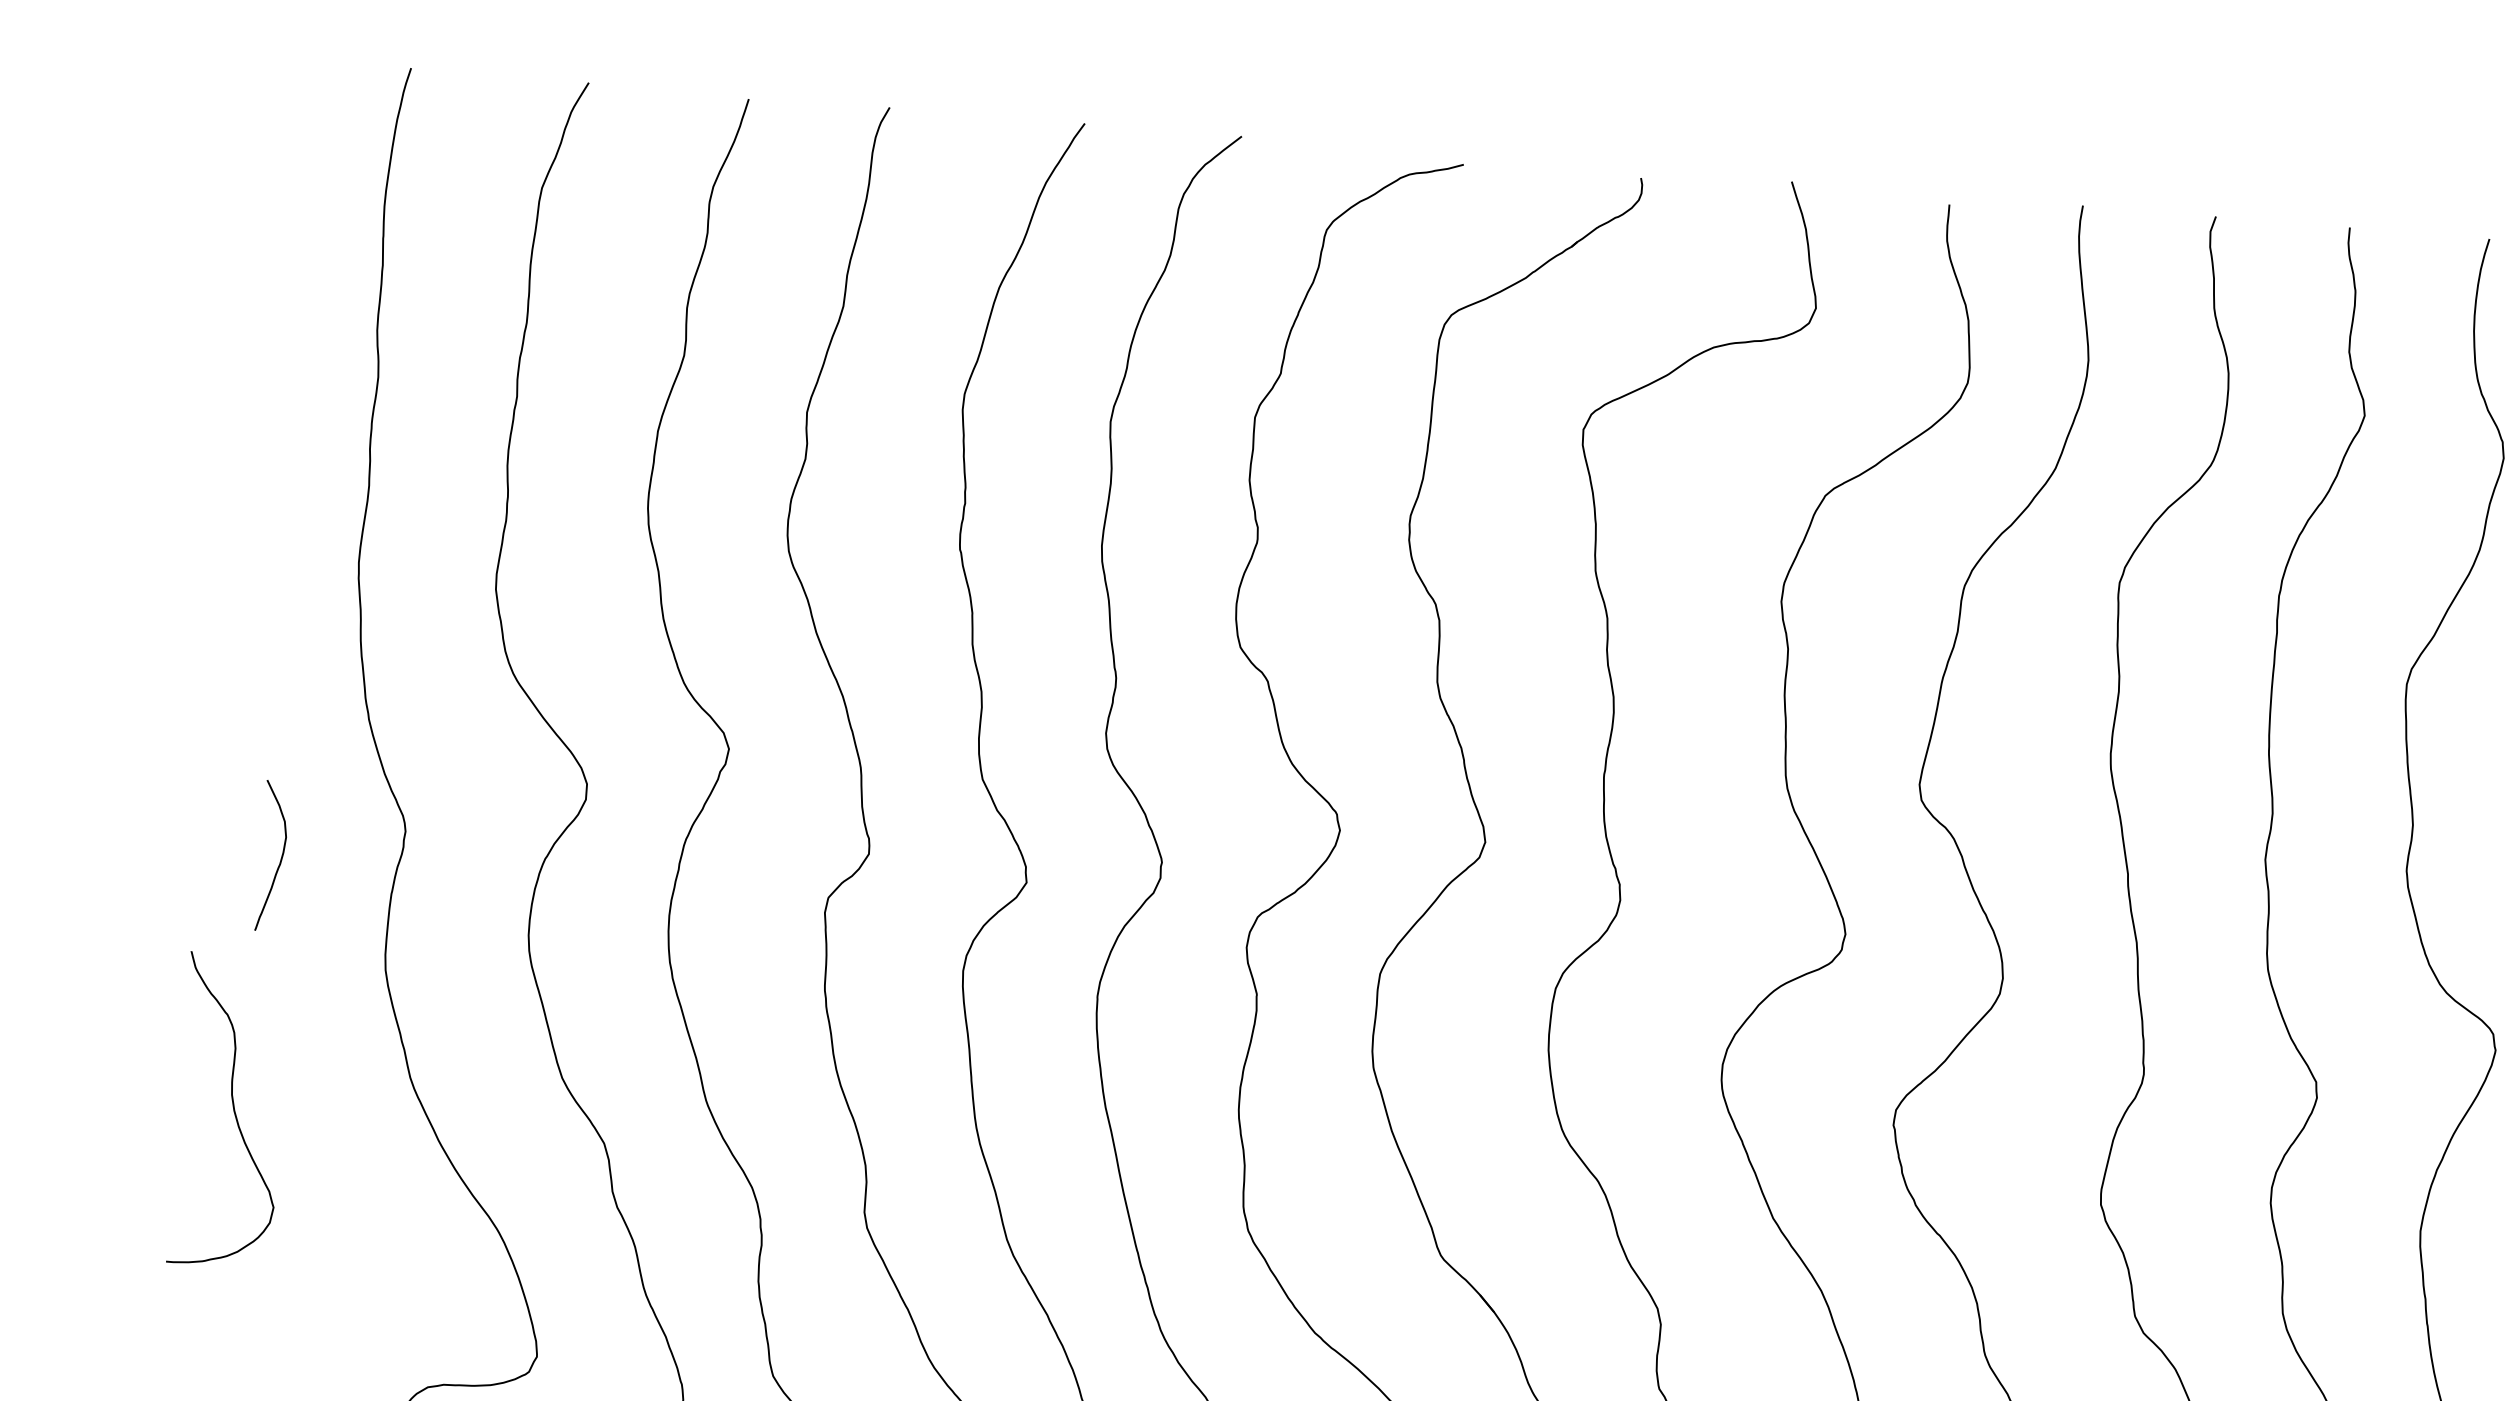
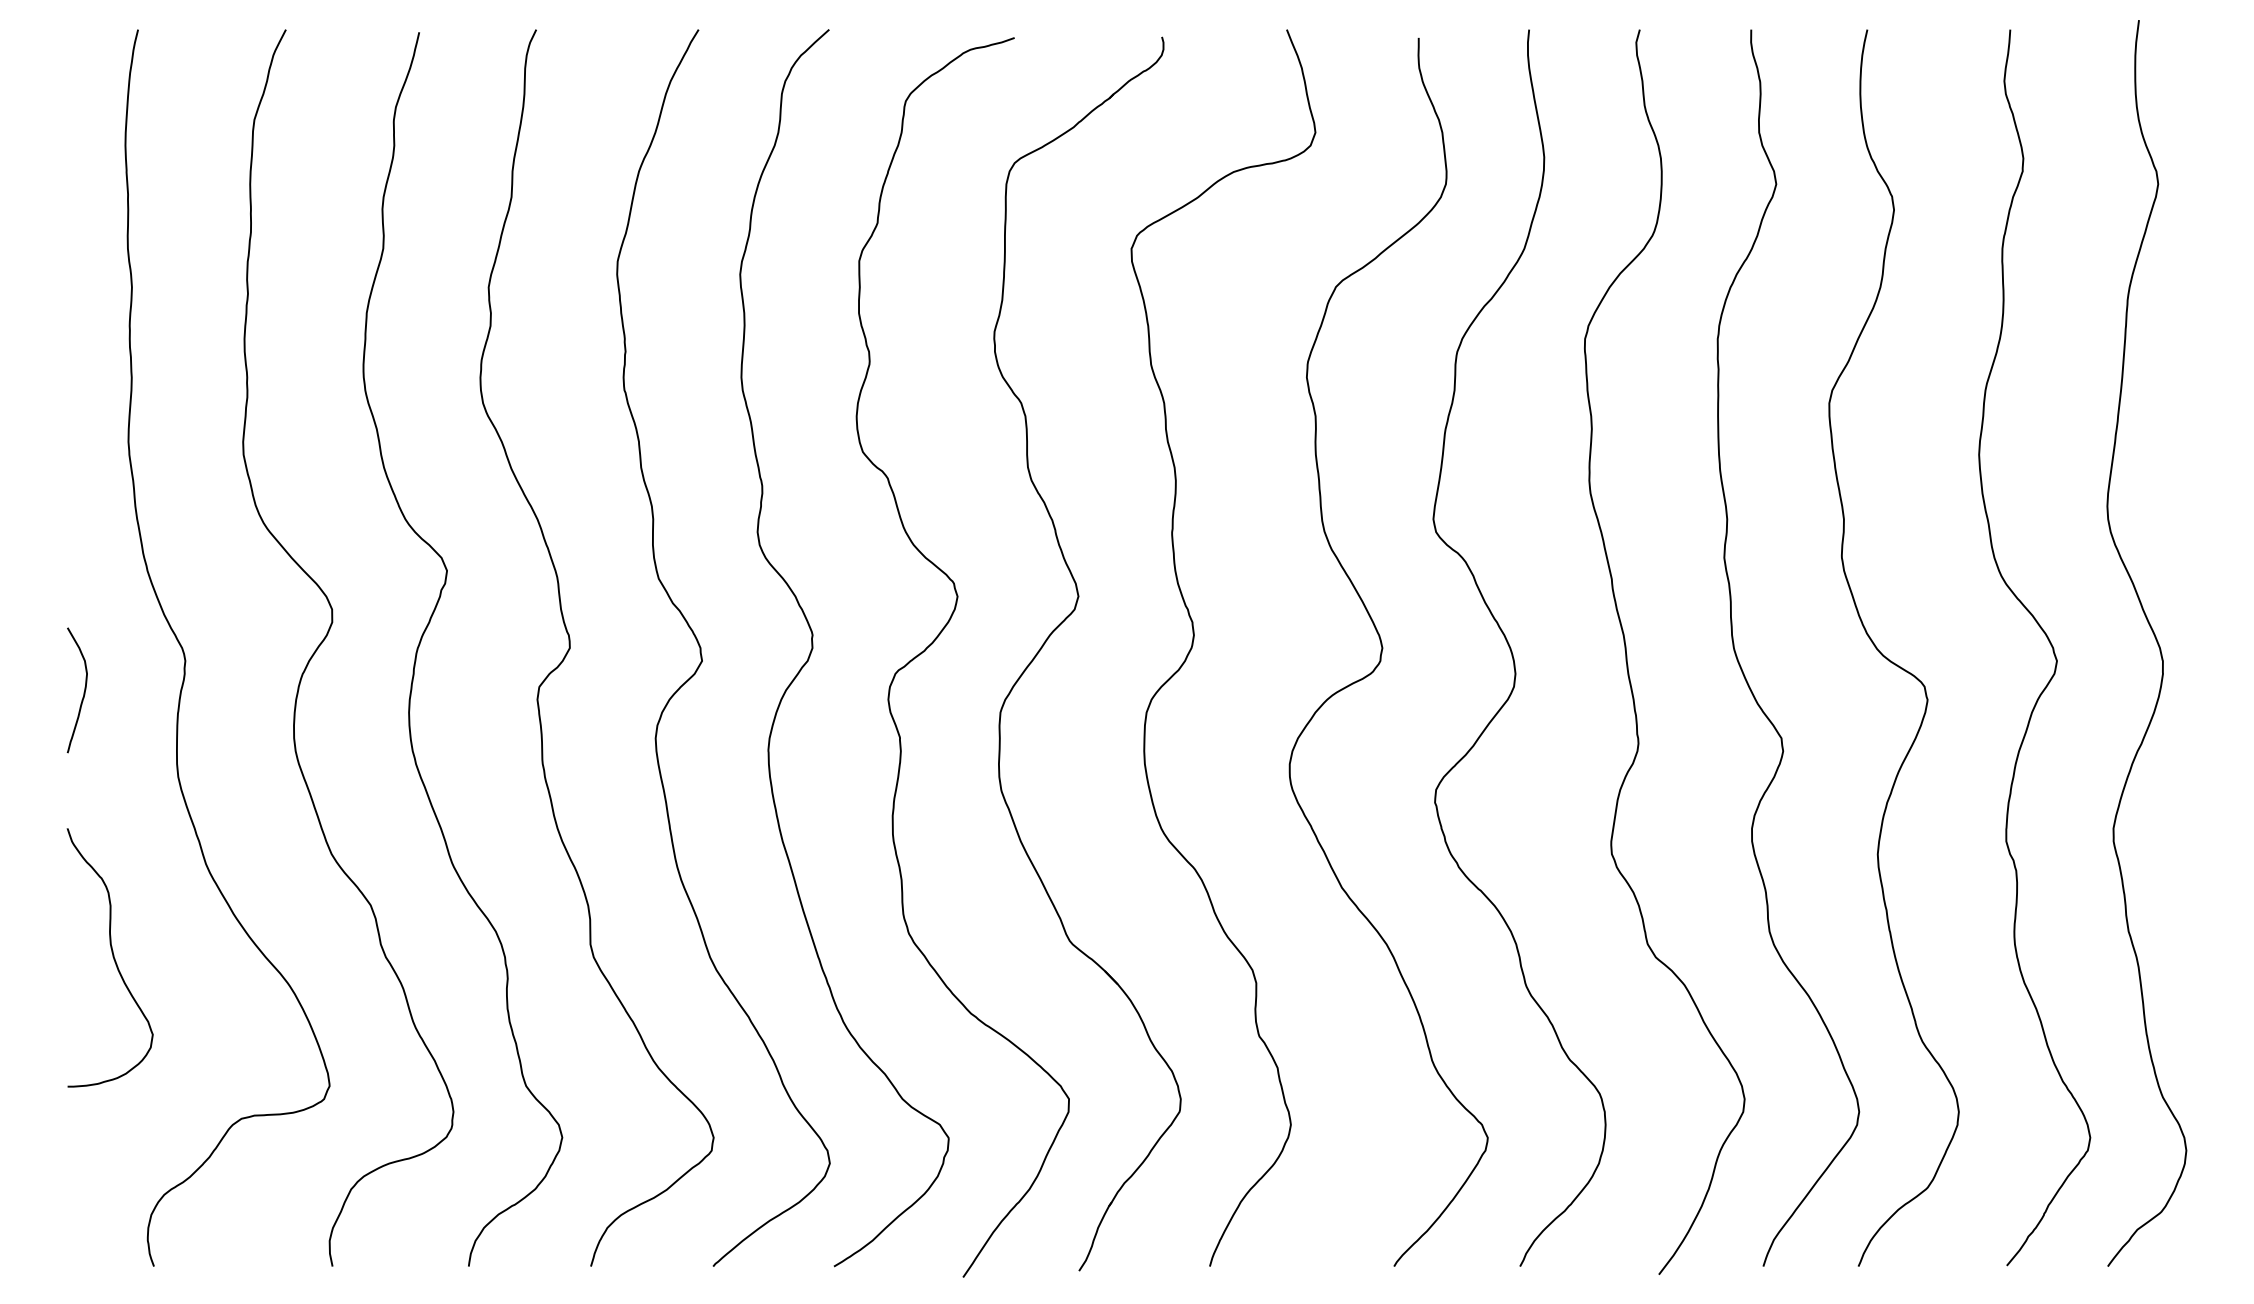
curve: (232, 1110) -> (112, 957), moved

